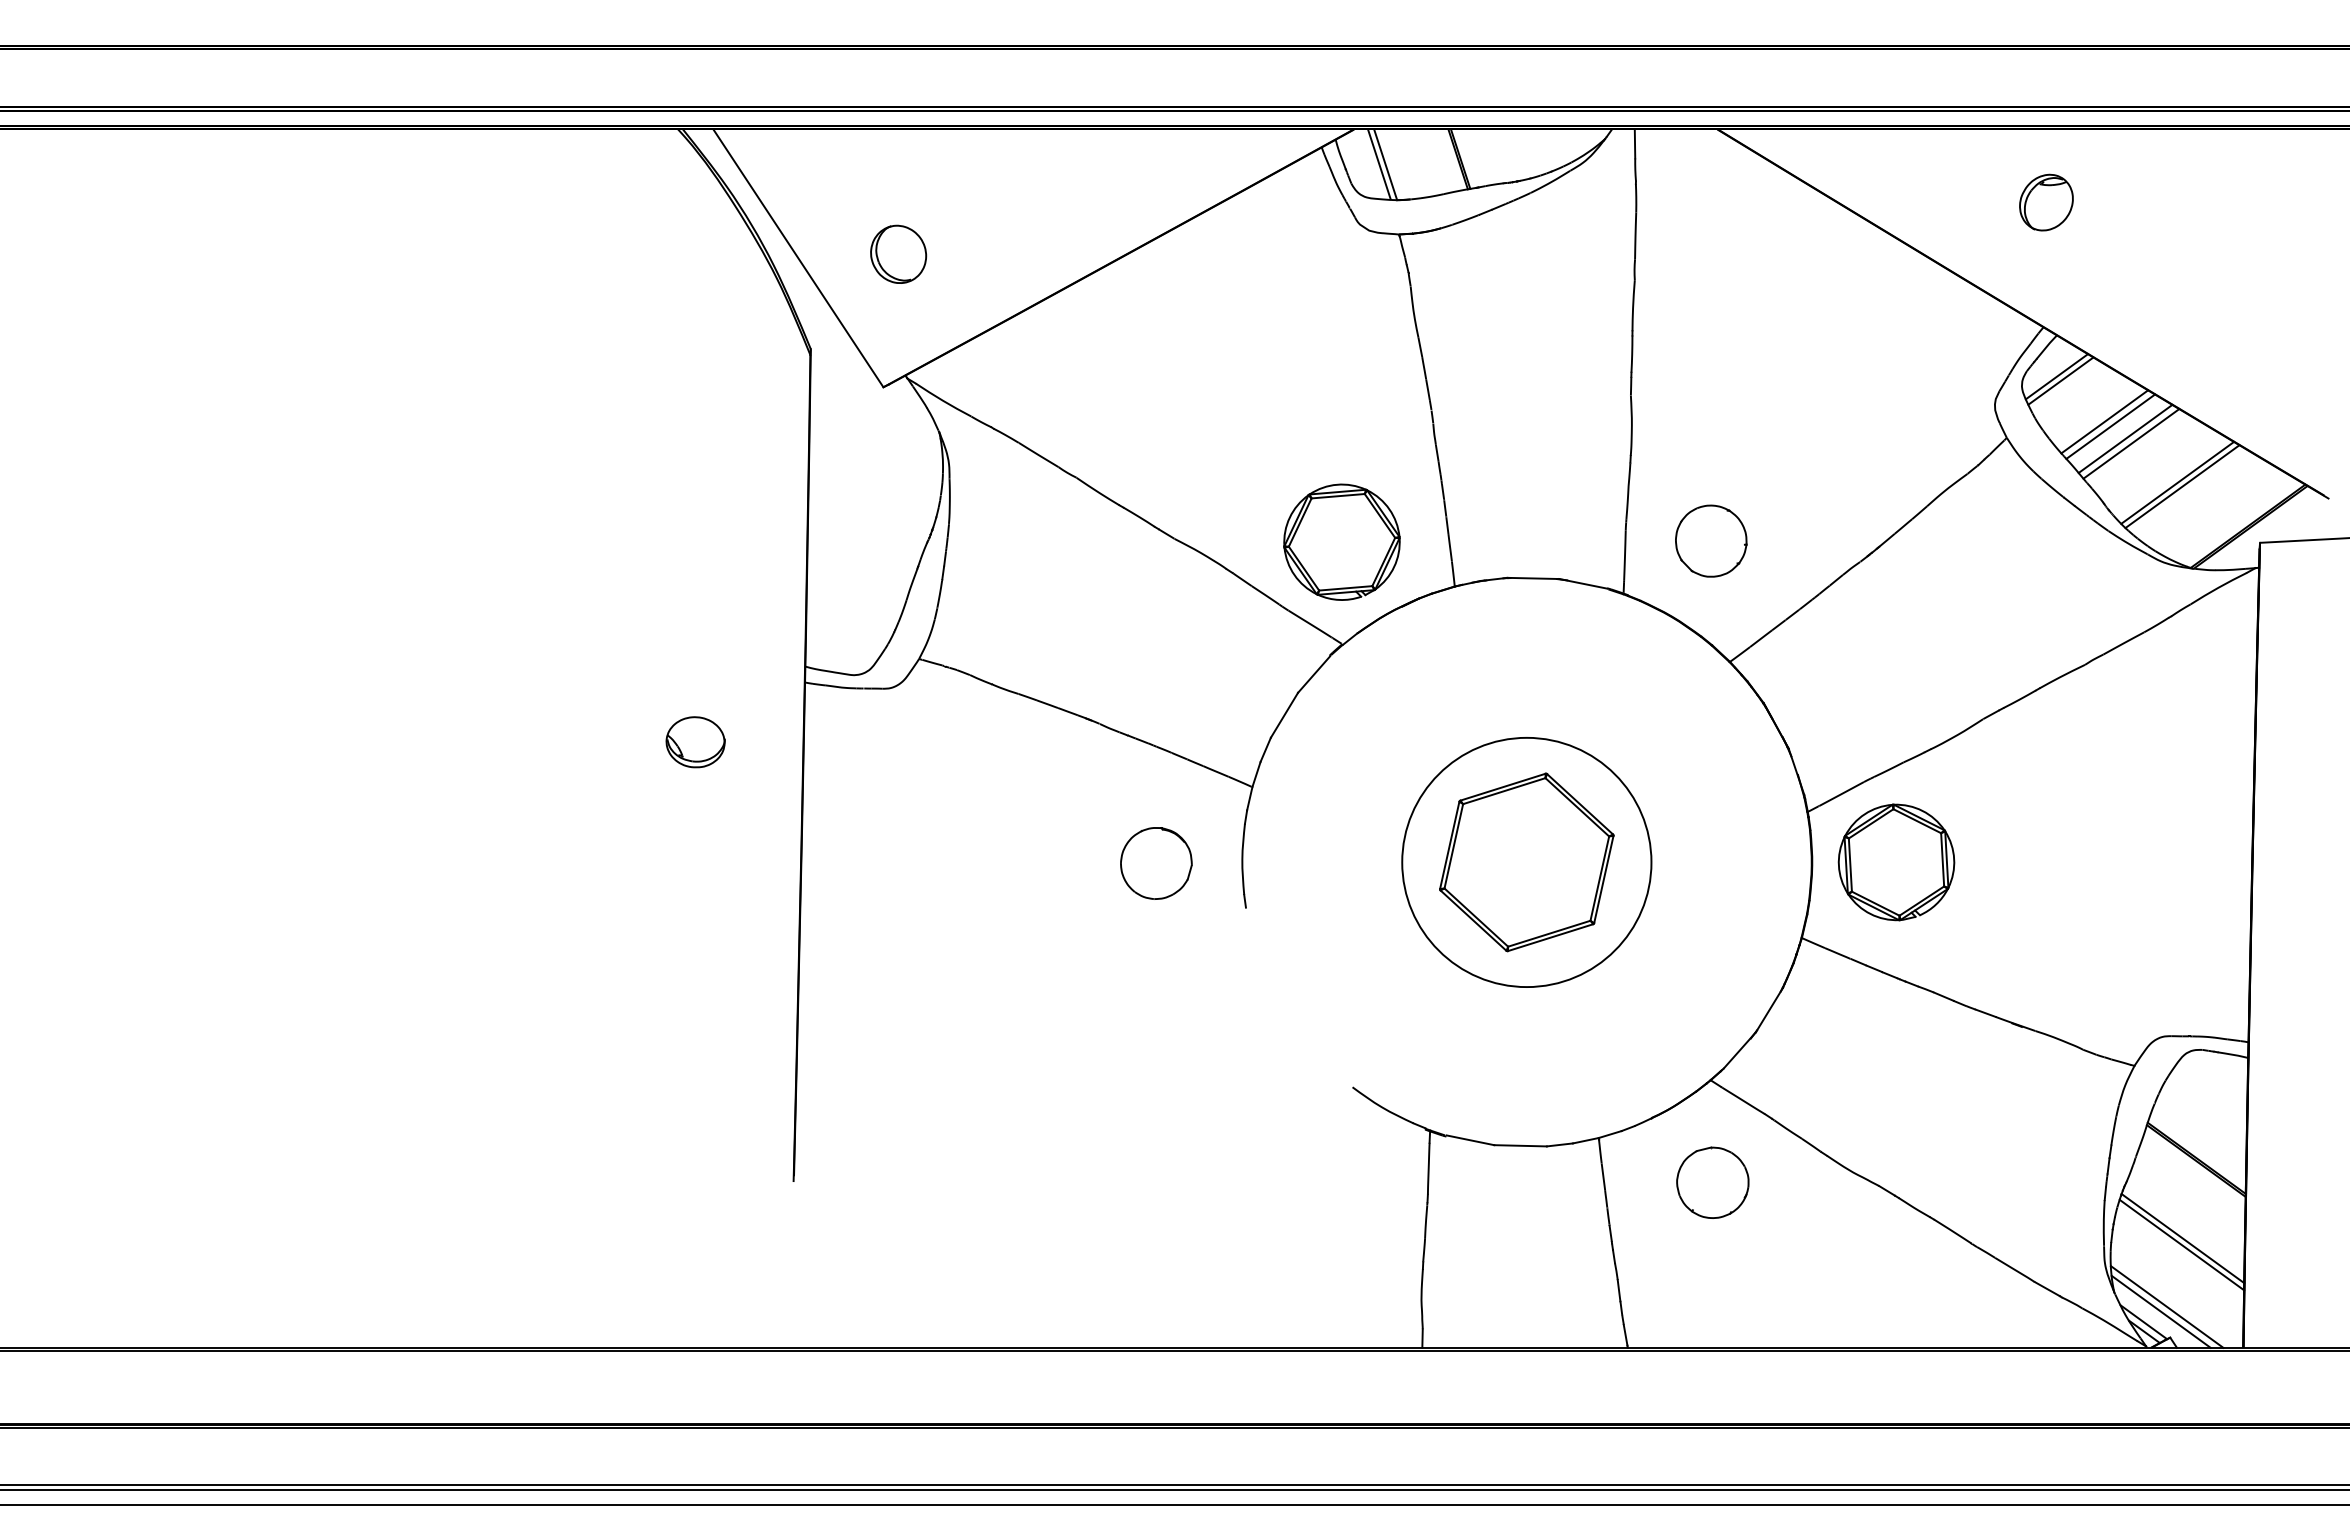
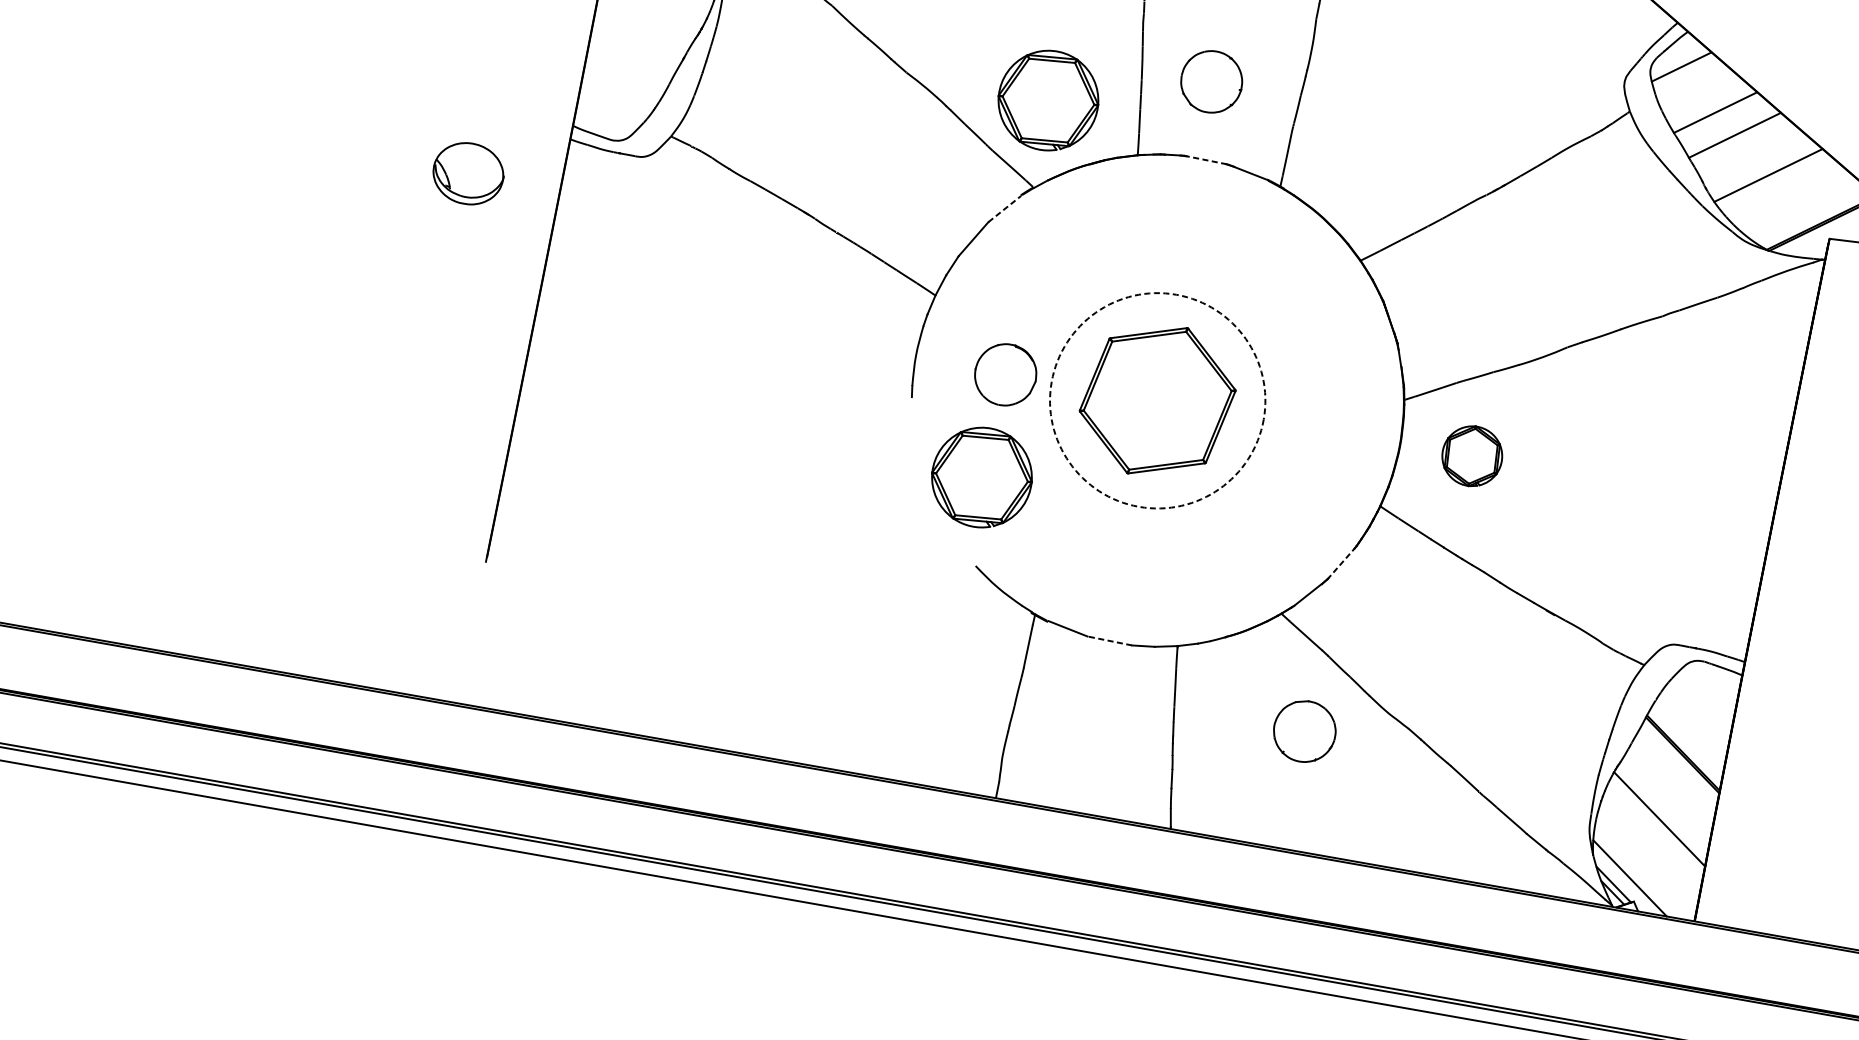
line: (2060, 380) -> (1684, 70), removed
line: (2110, 426) -> (1719, 117), removed
line: (2125, 438) -> (1730, 129), removed
line: (2182, 486) -> (1772, 179), removed
part: (1711, 540) -> (1211, 81), moved
line: (1533, 578) -> (1205, 160), solid -> dashed
line: (1314, 674) -> (1005, 209), solid -> dashed
part: (695, 742) -> (468, 173), size x1.4
circle: (1526, 862) -> (1157, 400), solid -> dashed
part: (1896, 862) -> (1472, 456), size x0.6
part: (1156, 863) -> (1005, 374), moved
part: (1341, 984) -> (981, 476), added
line: (1769, 1009) -> (1342, 562), solid -> dashed
line: (1520, 1145) -> (1109, 640), solid -> dashed
part: (1712, 1182) -> (1304, 731), moved
line: (2181, 1244) -> (1657, 824), removed
line: (2166, 1306) -> (1635, 874), removed

